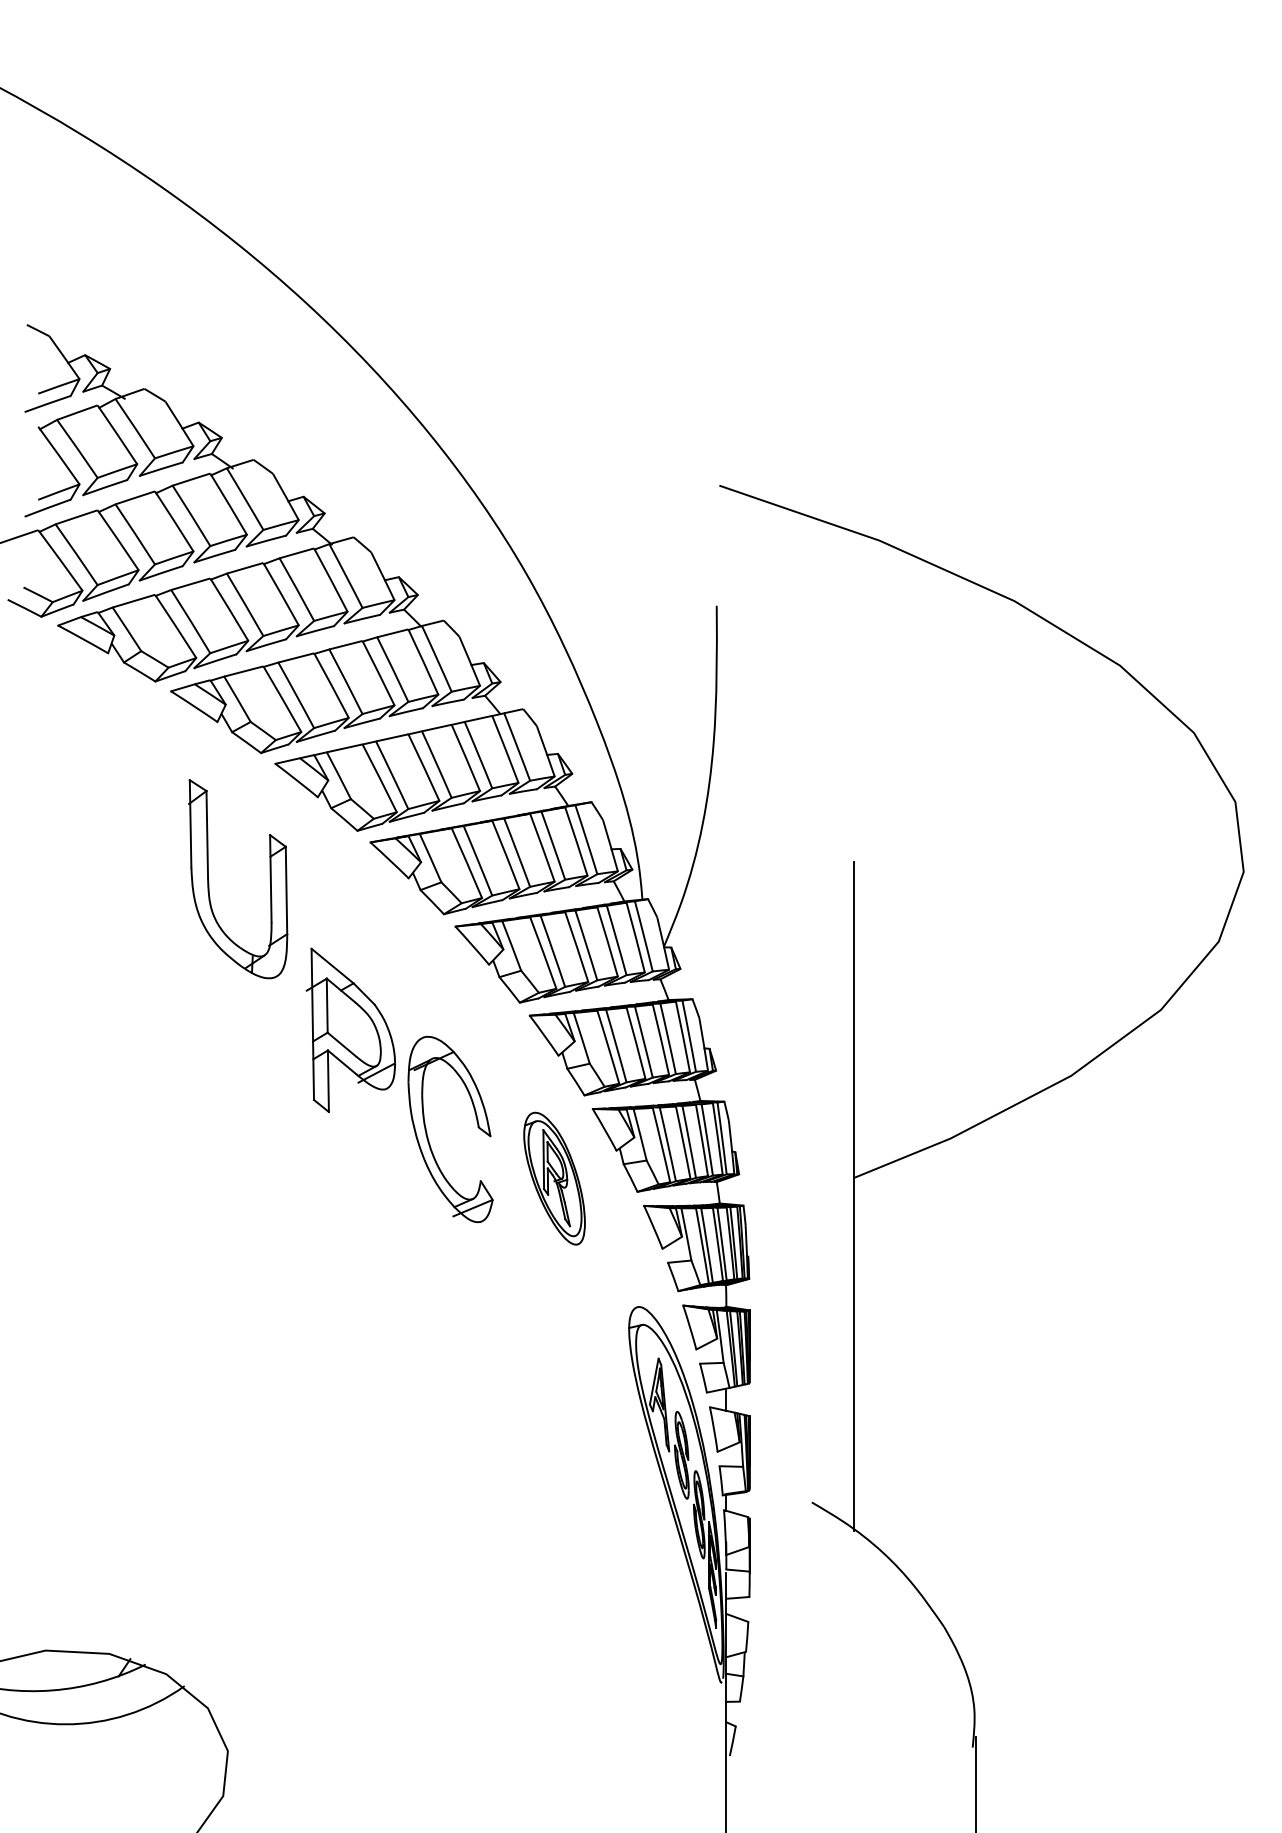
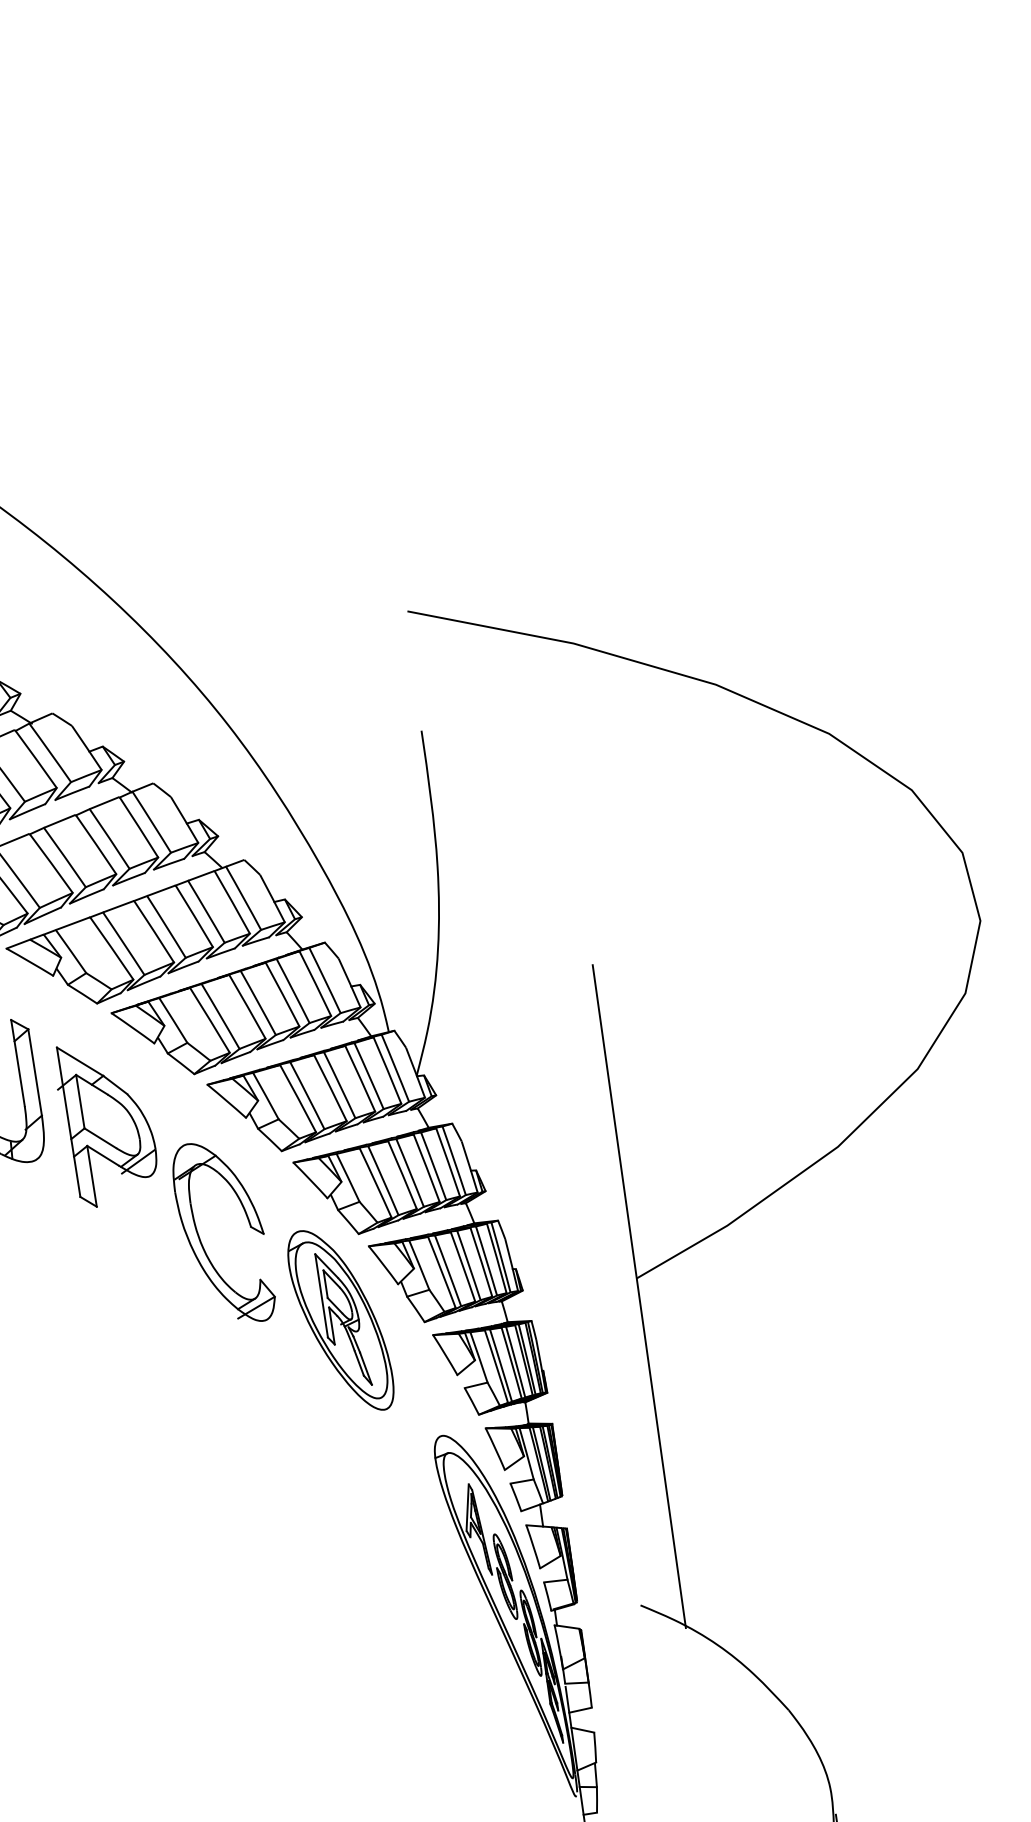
part: (350, 1029) -> (106, 1122), moved
part: (427, 1132) -> (200, 1239), moved
part: (554, 1178) -> (340, 1320), size x1.43

